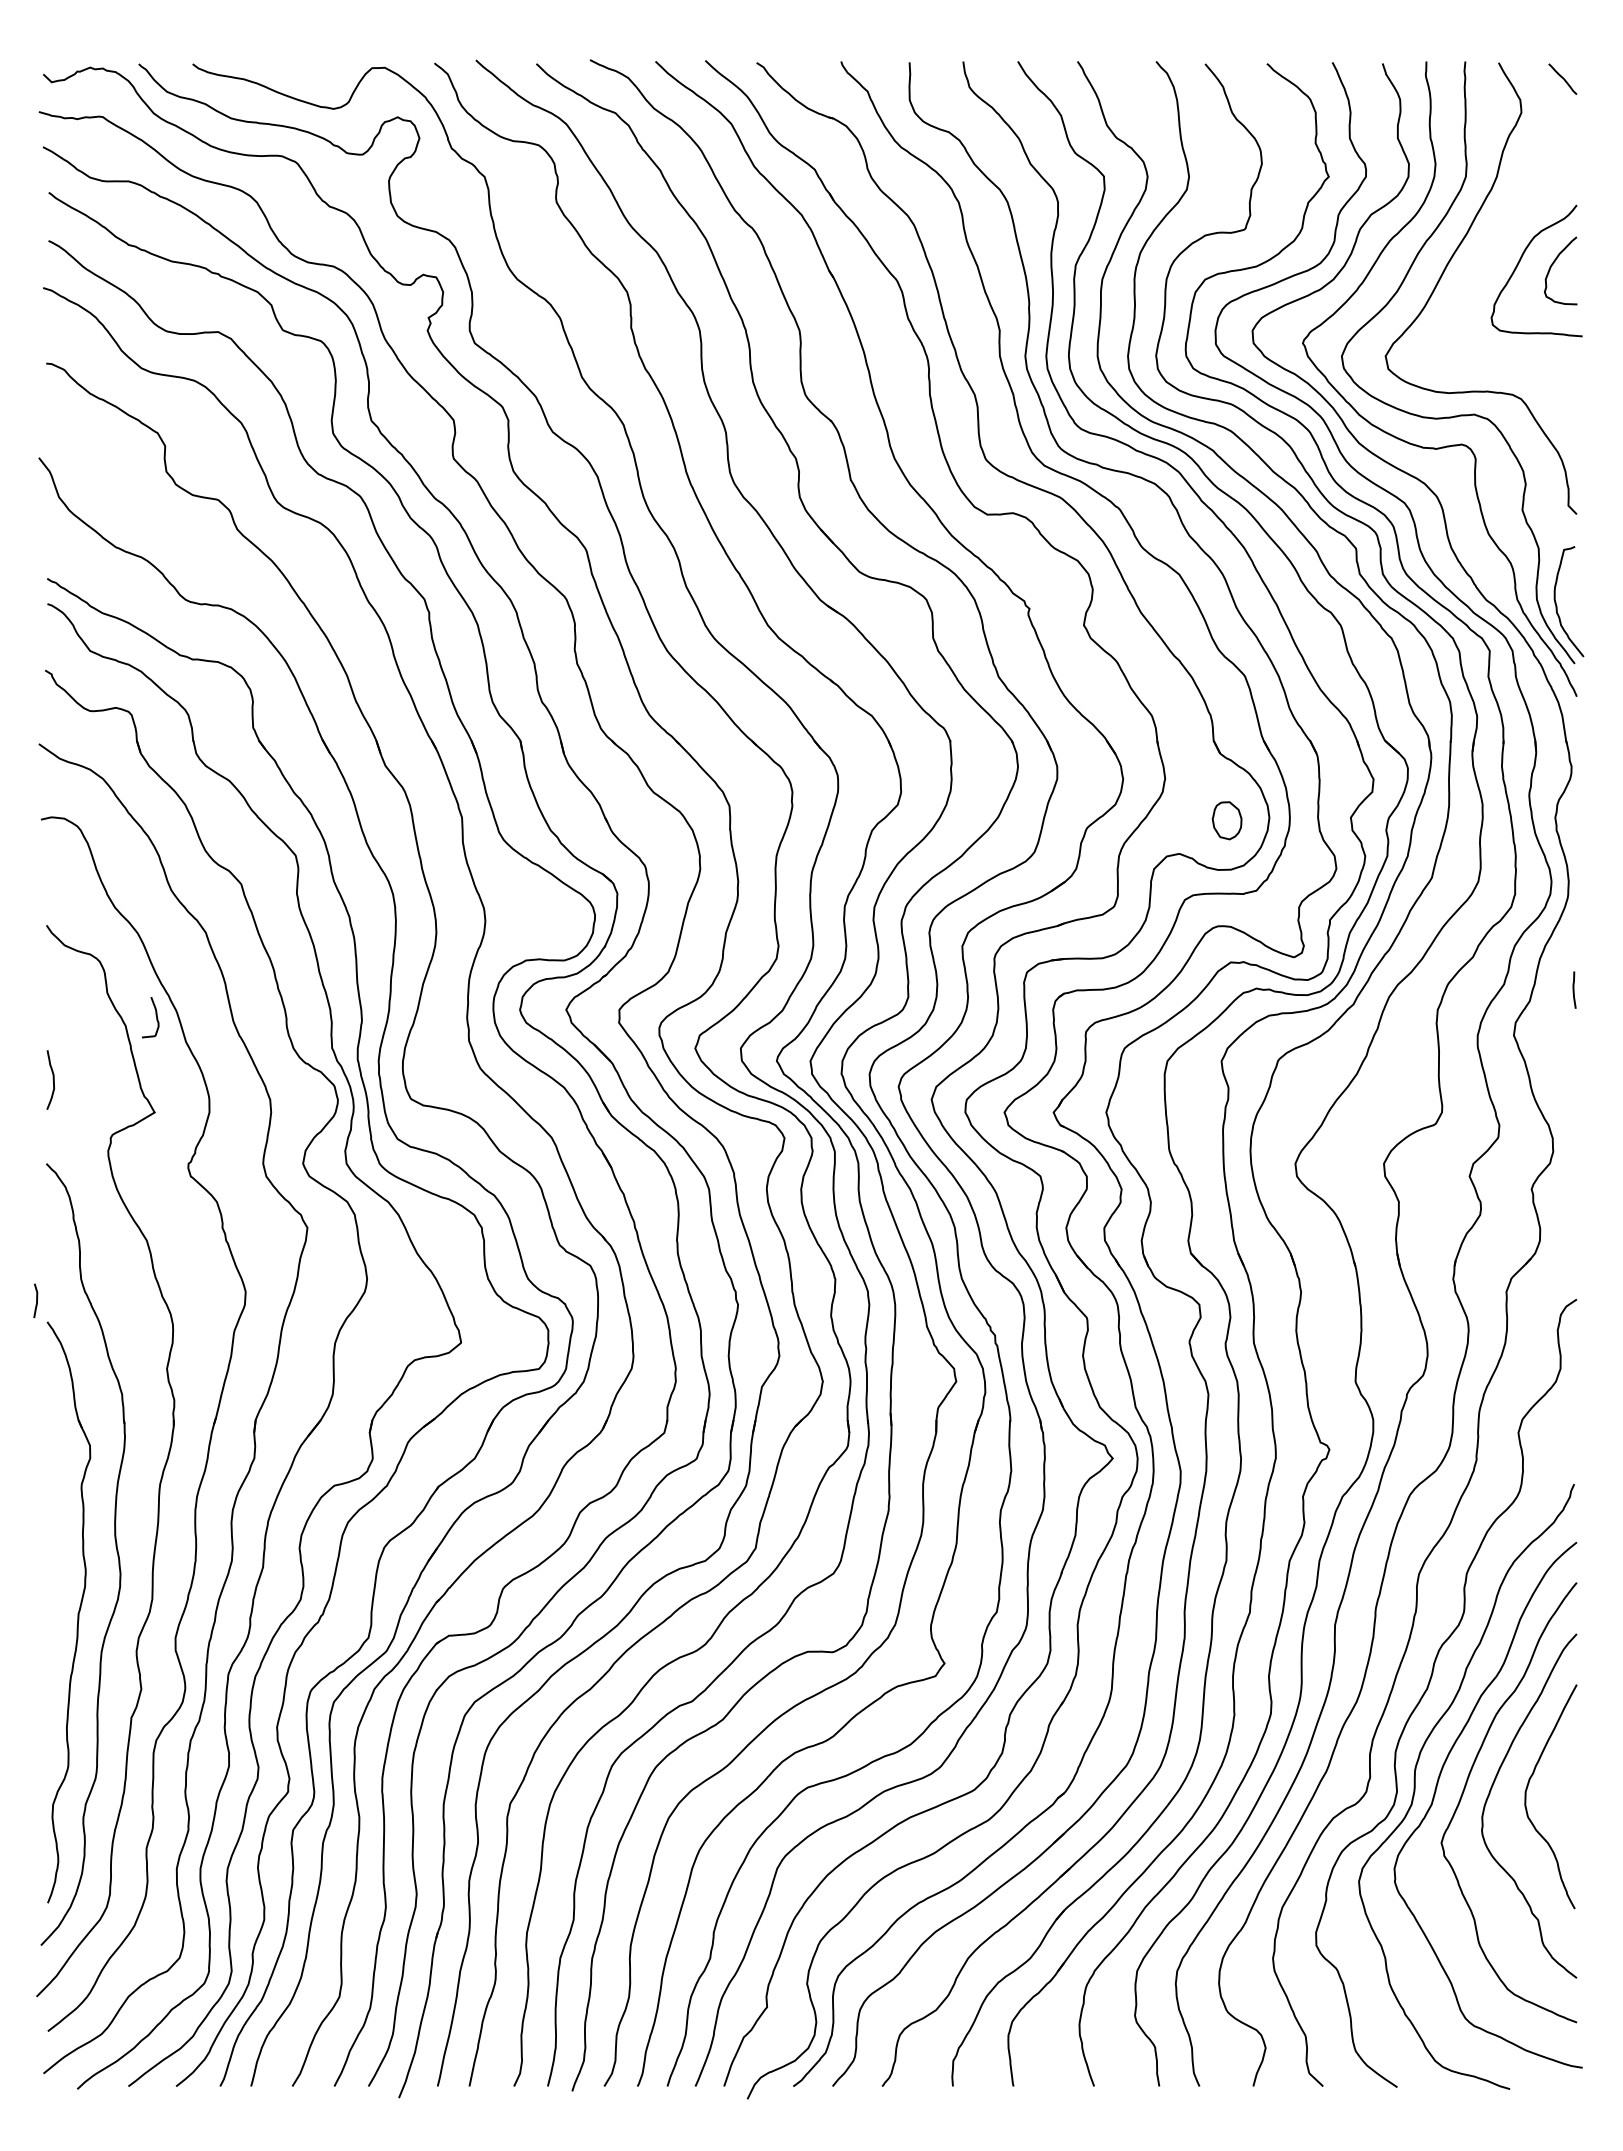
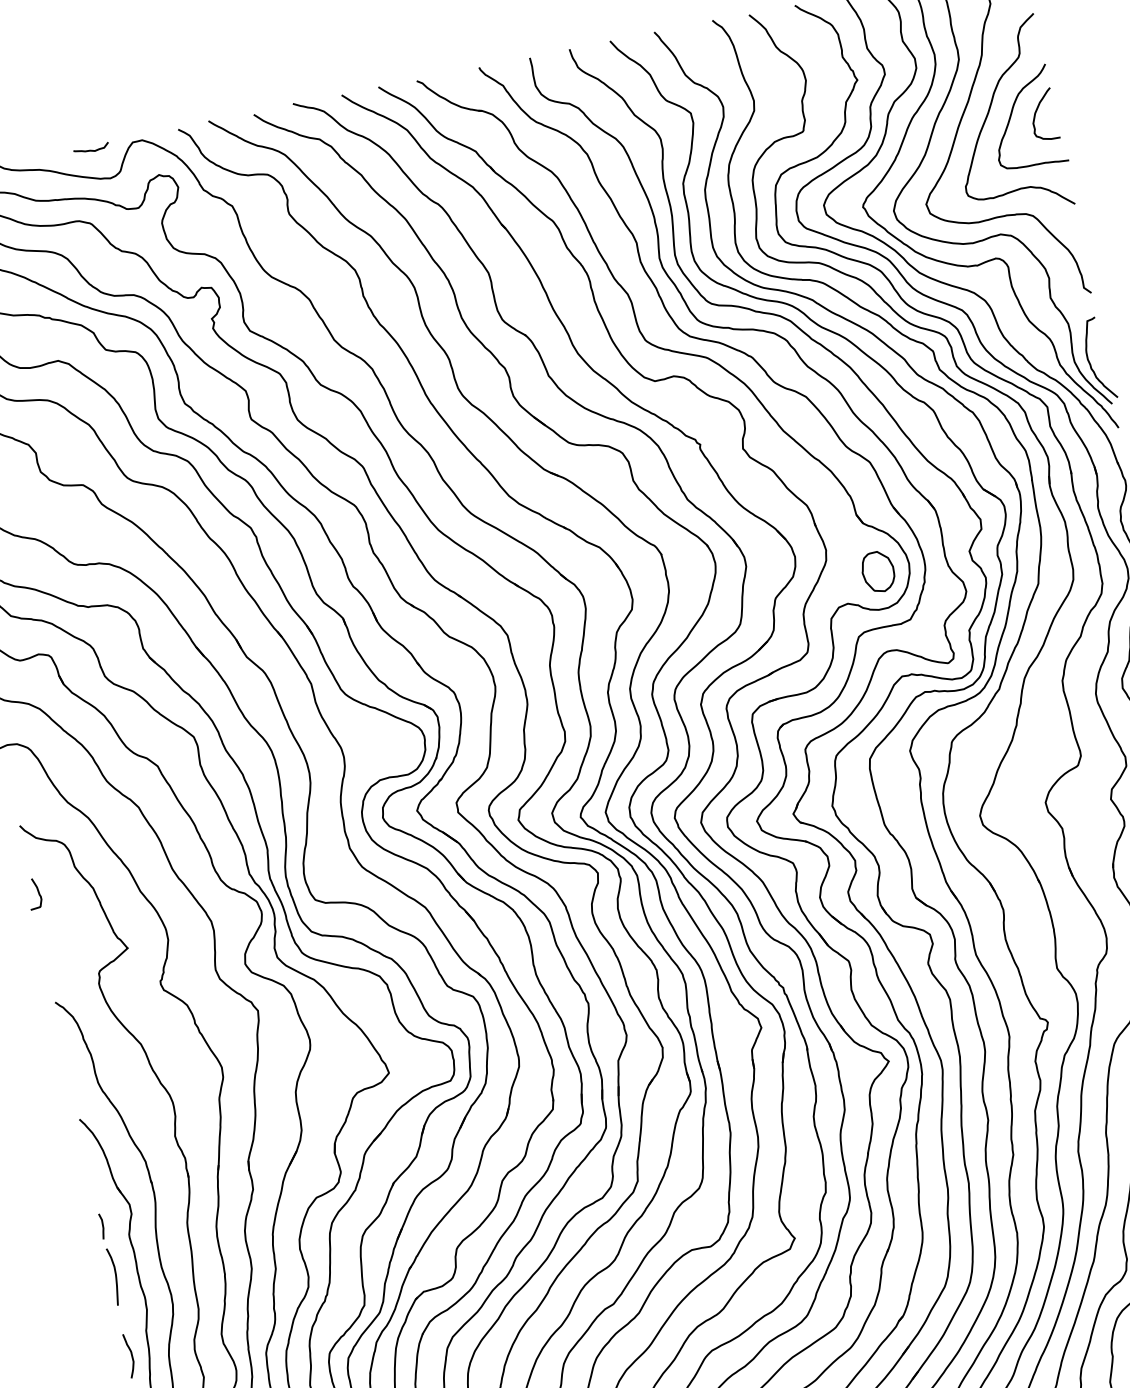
curve: (316, 67) -> (91, 150), added
curve: (1491, 253) -> (989, 112), added
part: (1226, 820) -> (877, 571), size x1.43
curve: (155, 1015) -> (37, 891), moved
curve: (52, 1079) -> (131, 1355), moved
line: (36, 1300) -> (102, 1226), moved
curve: (52, 1535) -> (115, 1276), added

